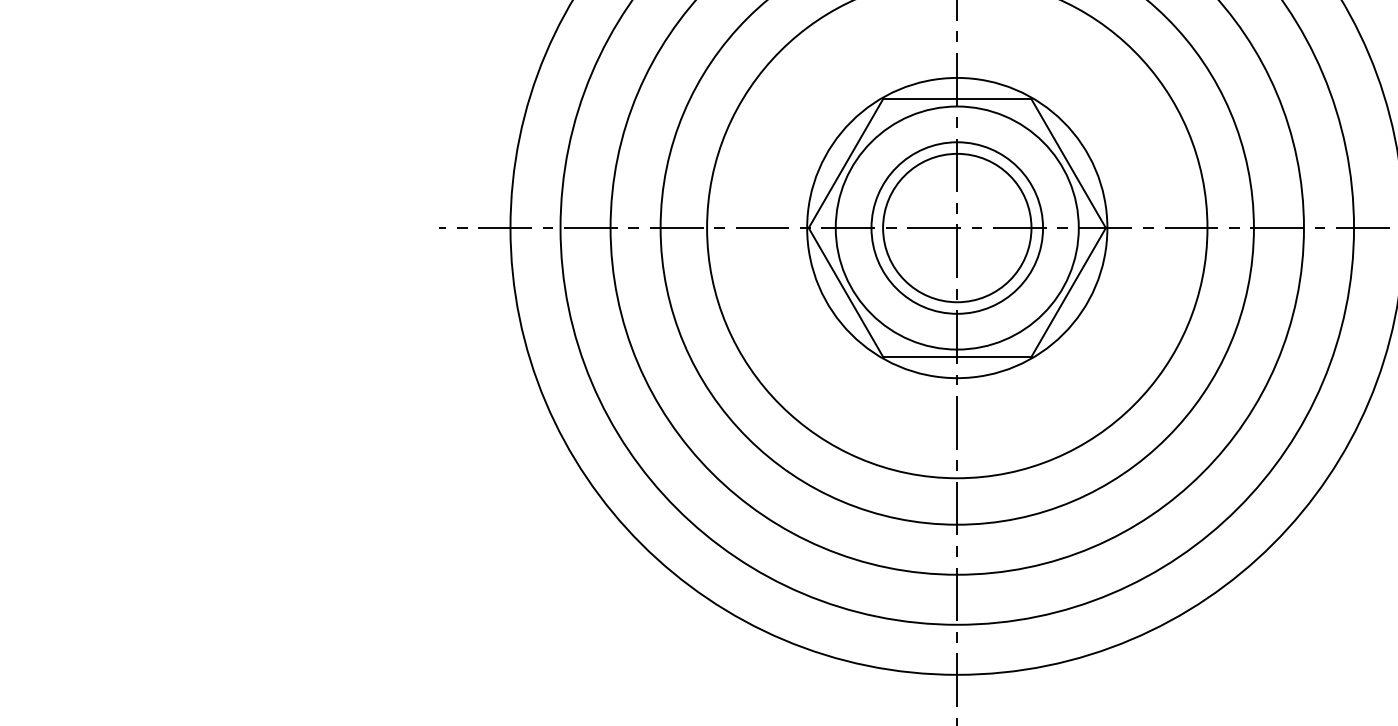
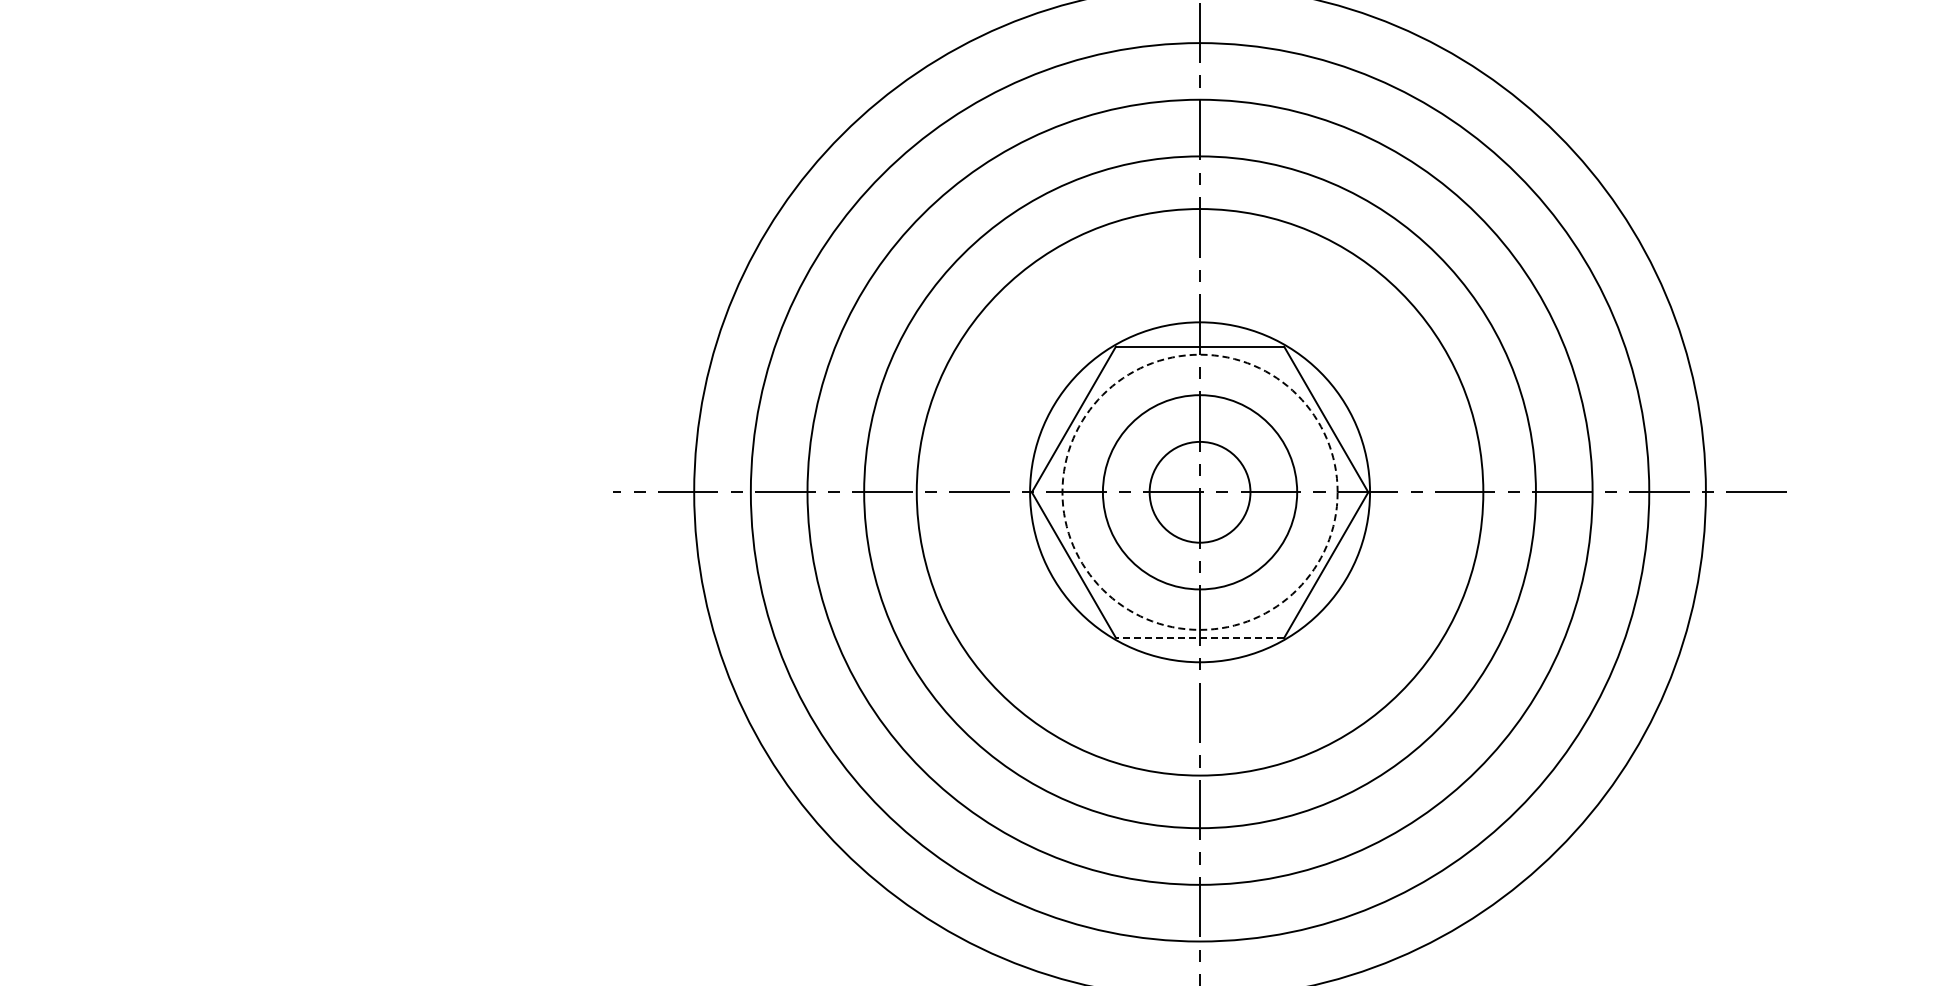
circle: (956, 227) -> (1199, 491), solid -> dashed
circle: (957, 228) -> (1200, 492), size x0.6
line: (956, 357) -> (1199, 638), solid -> dashed

